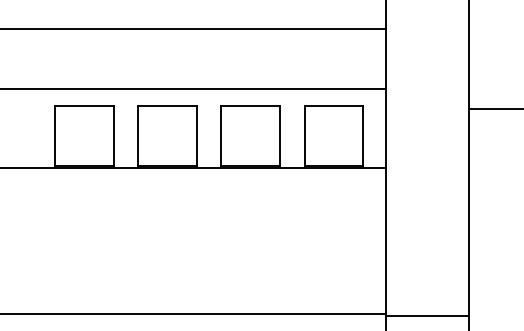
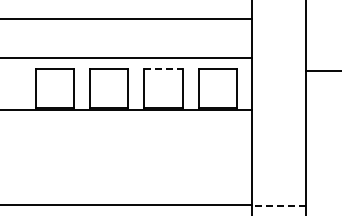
line: (252, 106) -> (164, 69), solid -> dashed
line: (426, 316) -> (278, 206), solid -> dashed

